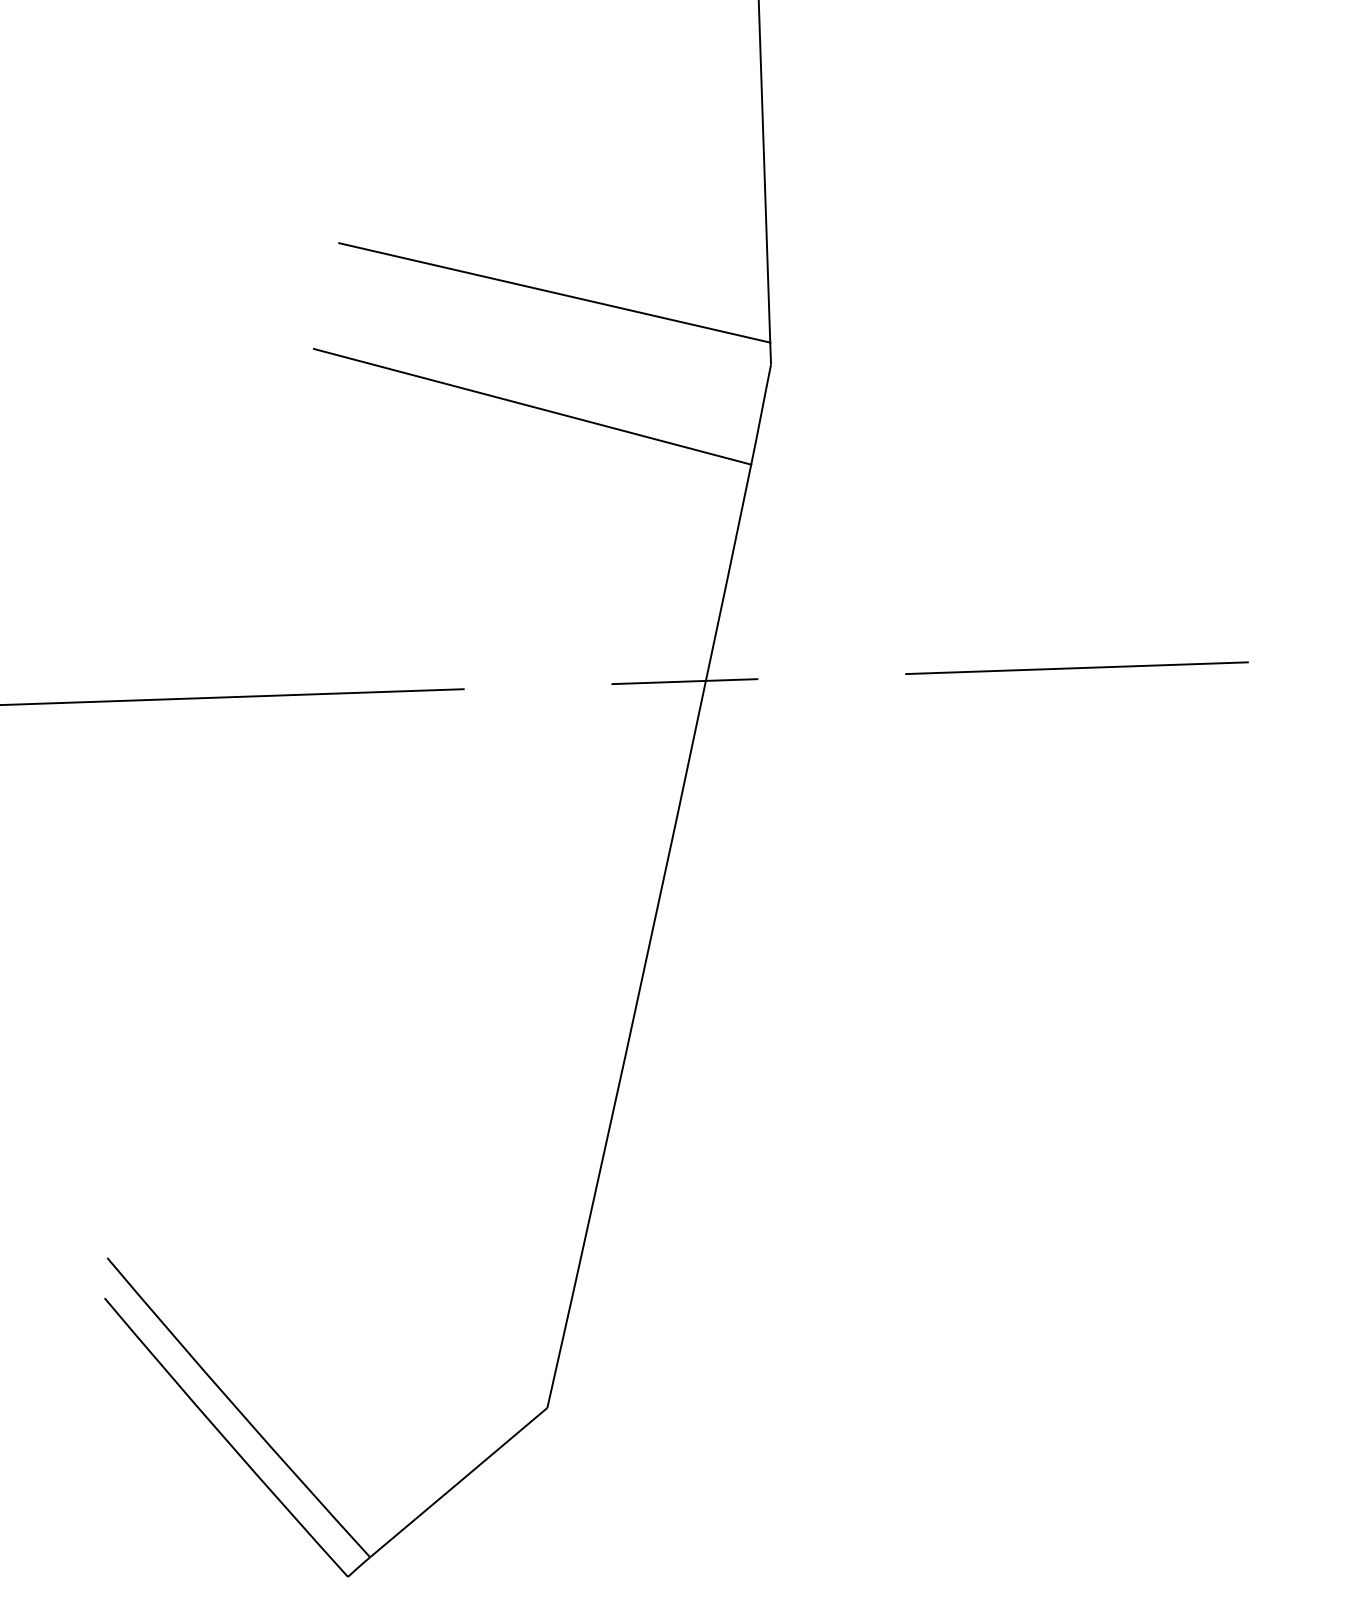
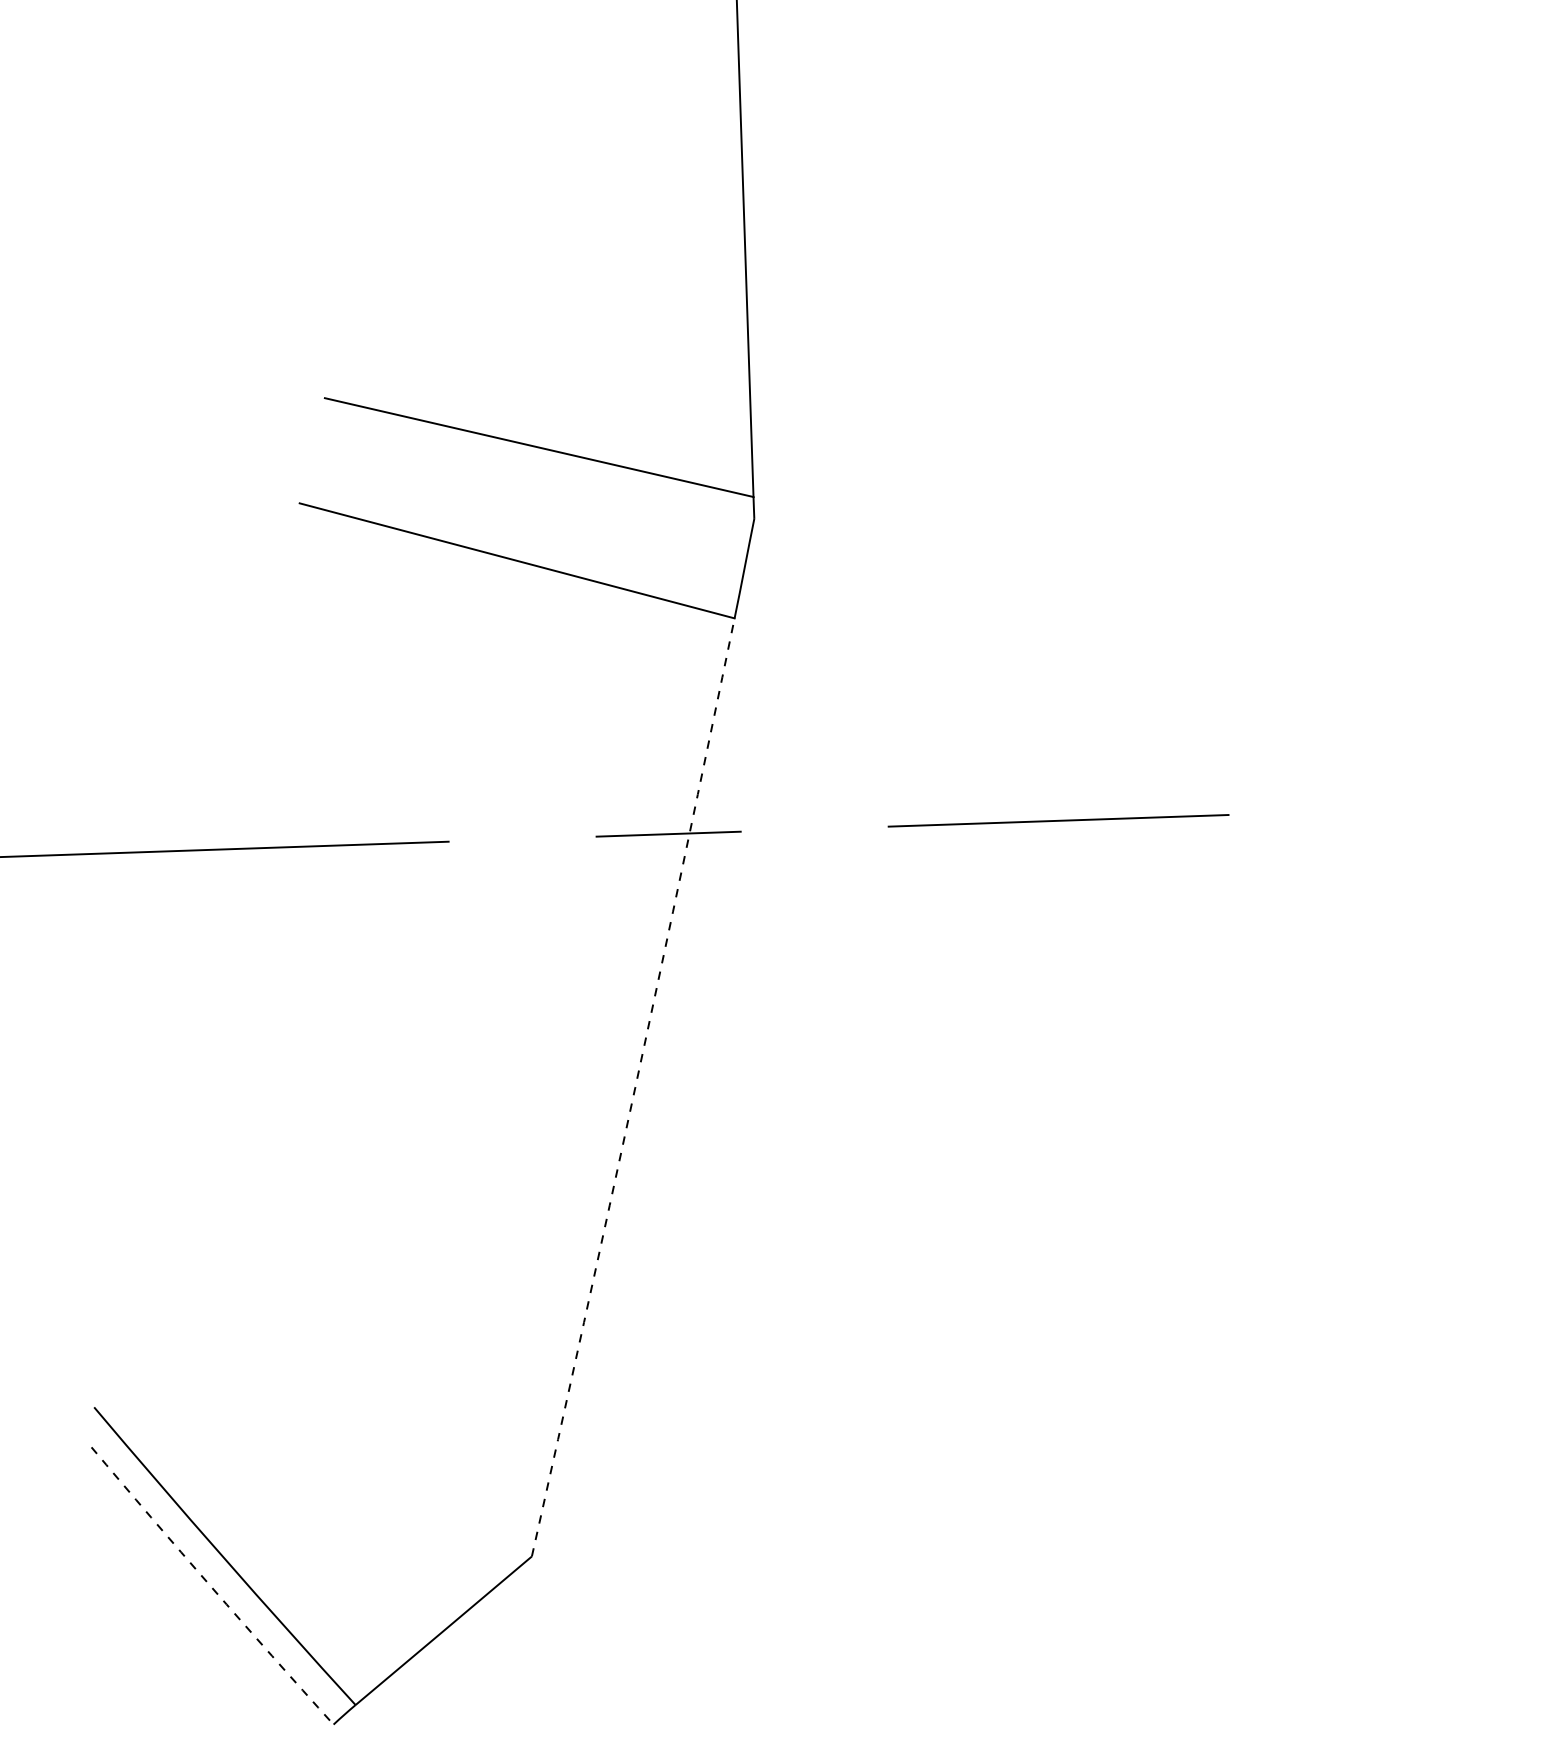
arc: (651, 936) -> (635, 1087), solid -> dashed
arc: (225, 1439) -> (211, 1587), solid -> dashed

